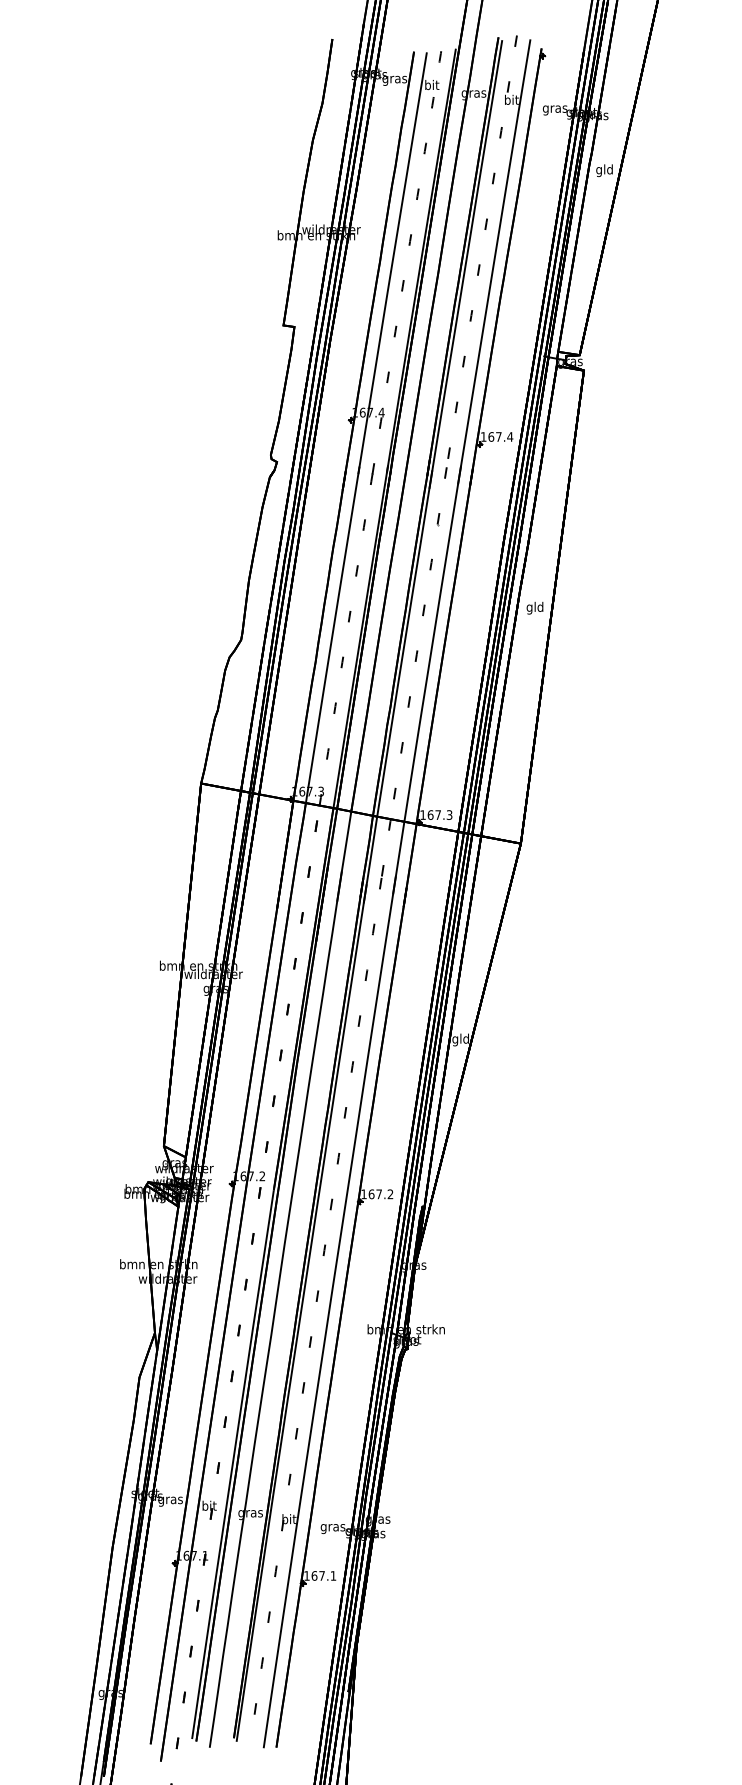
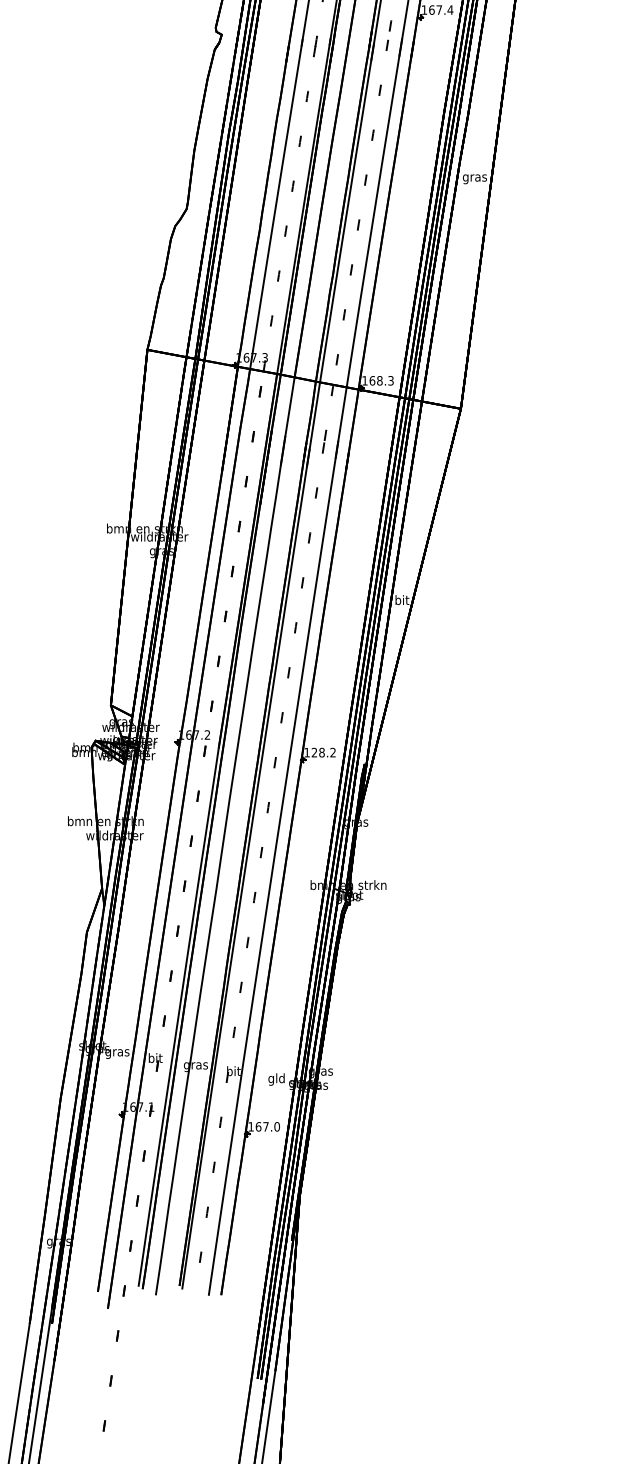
text: (535, 607) -> (475, 177), gld -> gras
text: (438, 814) -> (380, 380), 167.3 -> 168.3
text: (460, 1039) -> (401, 600), gld -> bit
text: (375, 1194) -> (318, 752), 167.2 -> 128.2
text: (332, 1527) -> (276, 1079), gras -> gld
text: (333, 1575) -> (277, 1126), 167.1 -> 167.0

